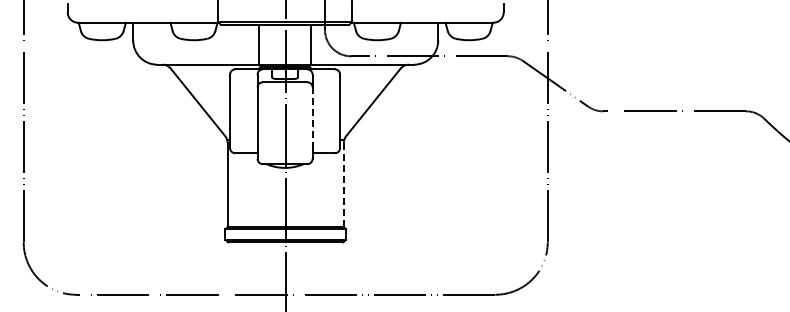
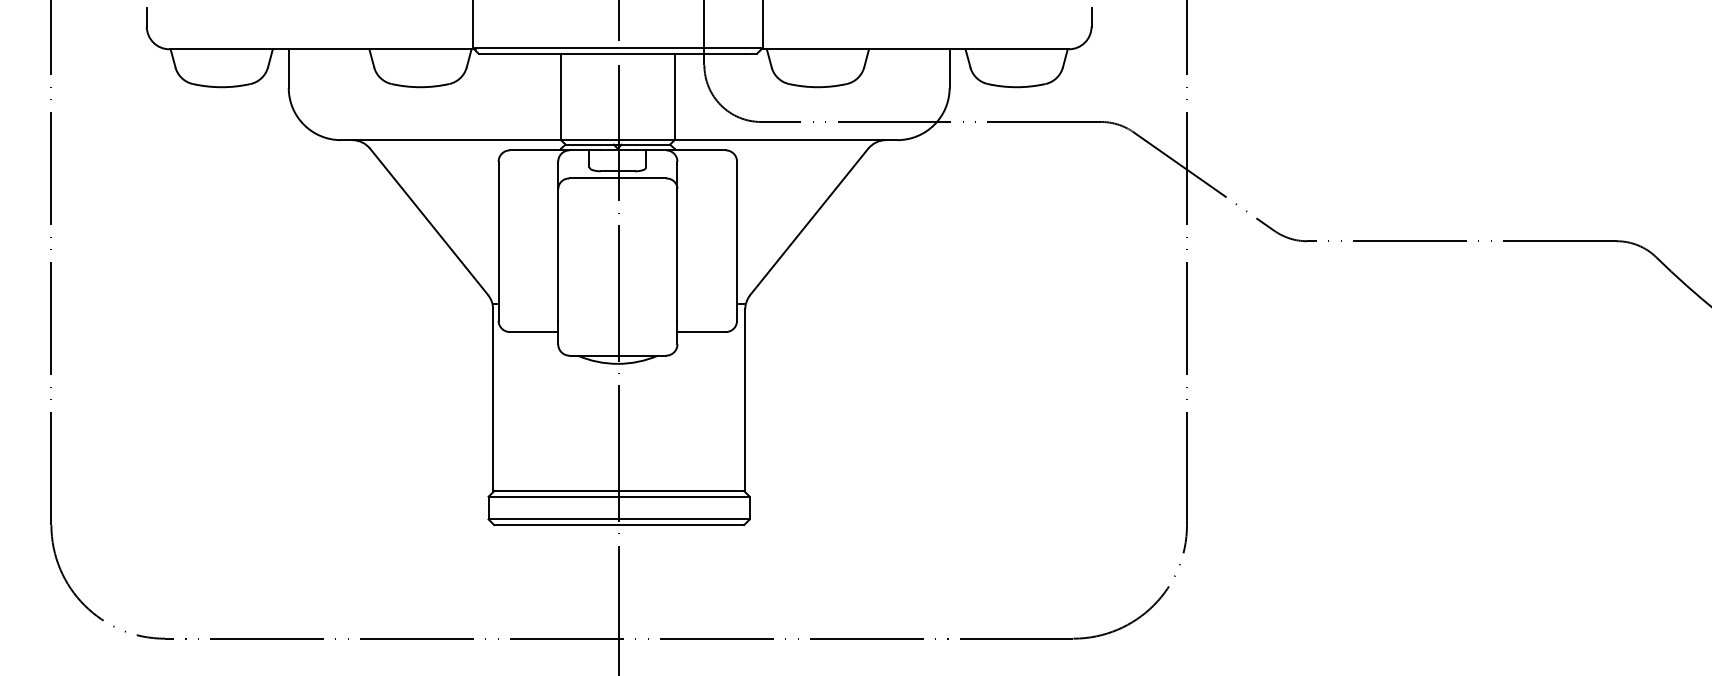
line: (312, 118) -> (677, 256), dashed -> solid
line: (343, 184) -> (744, 399), dashed -> solid

